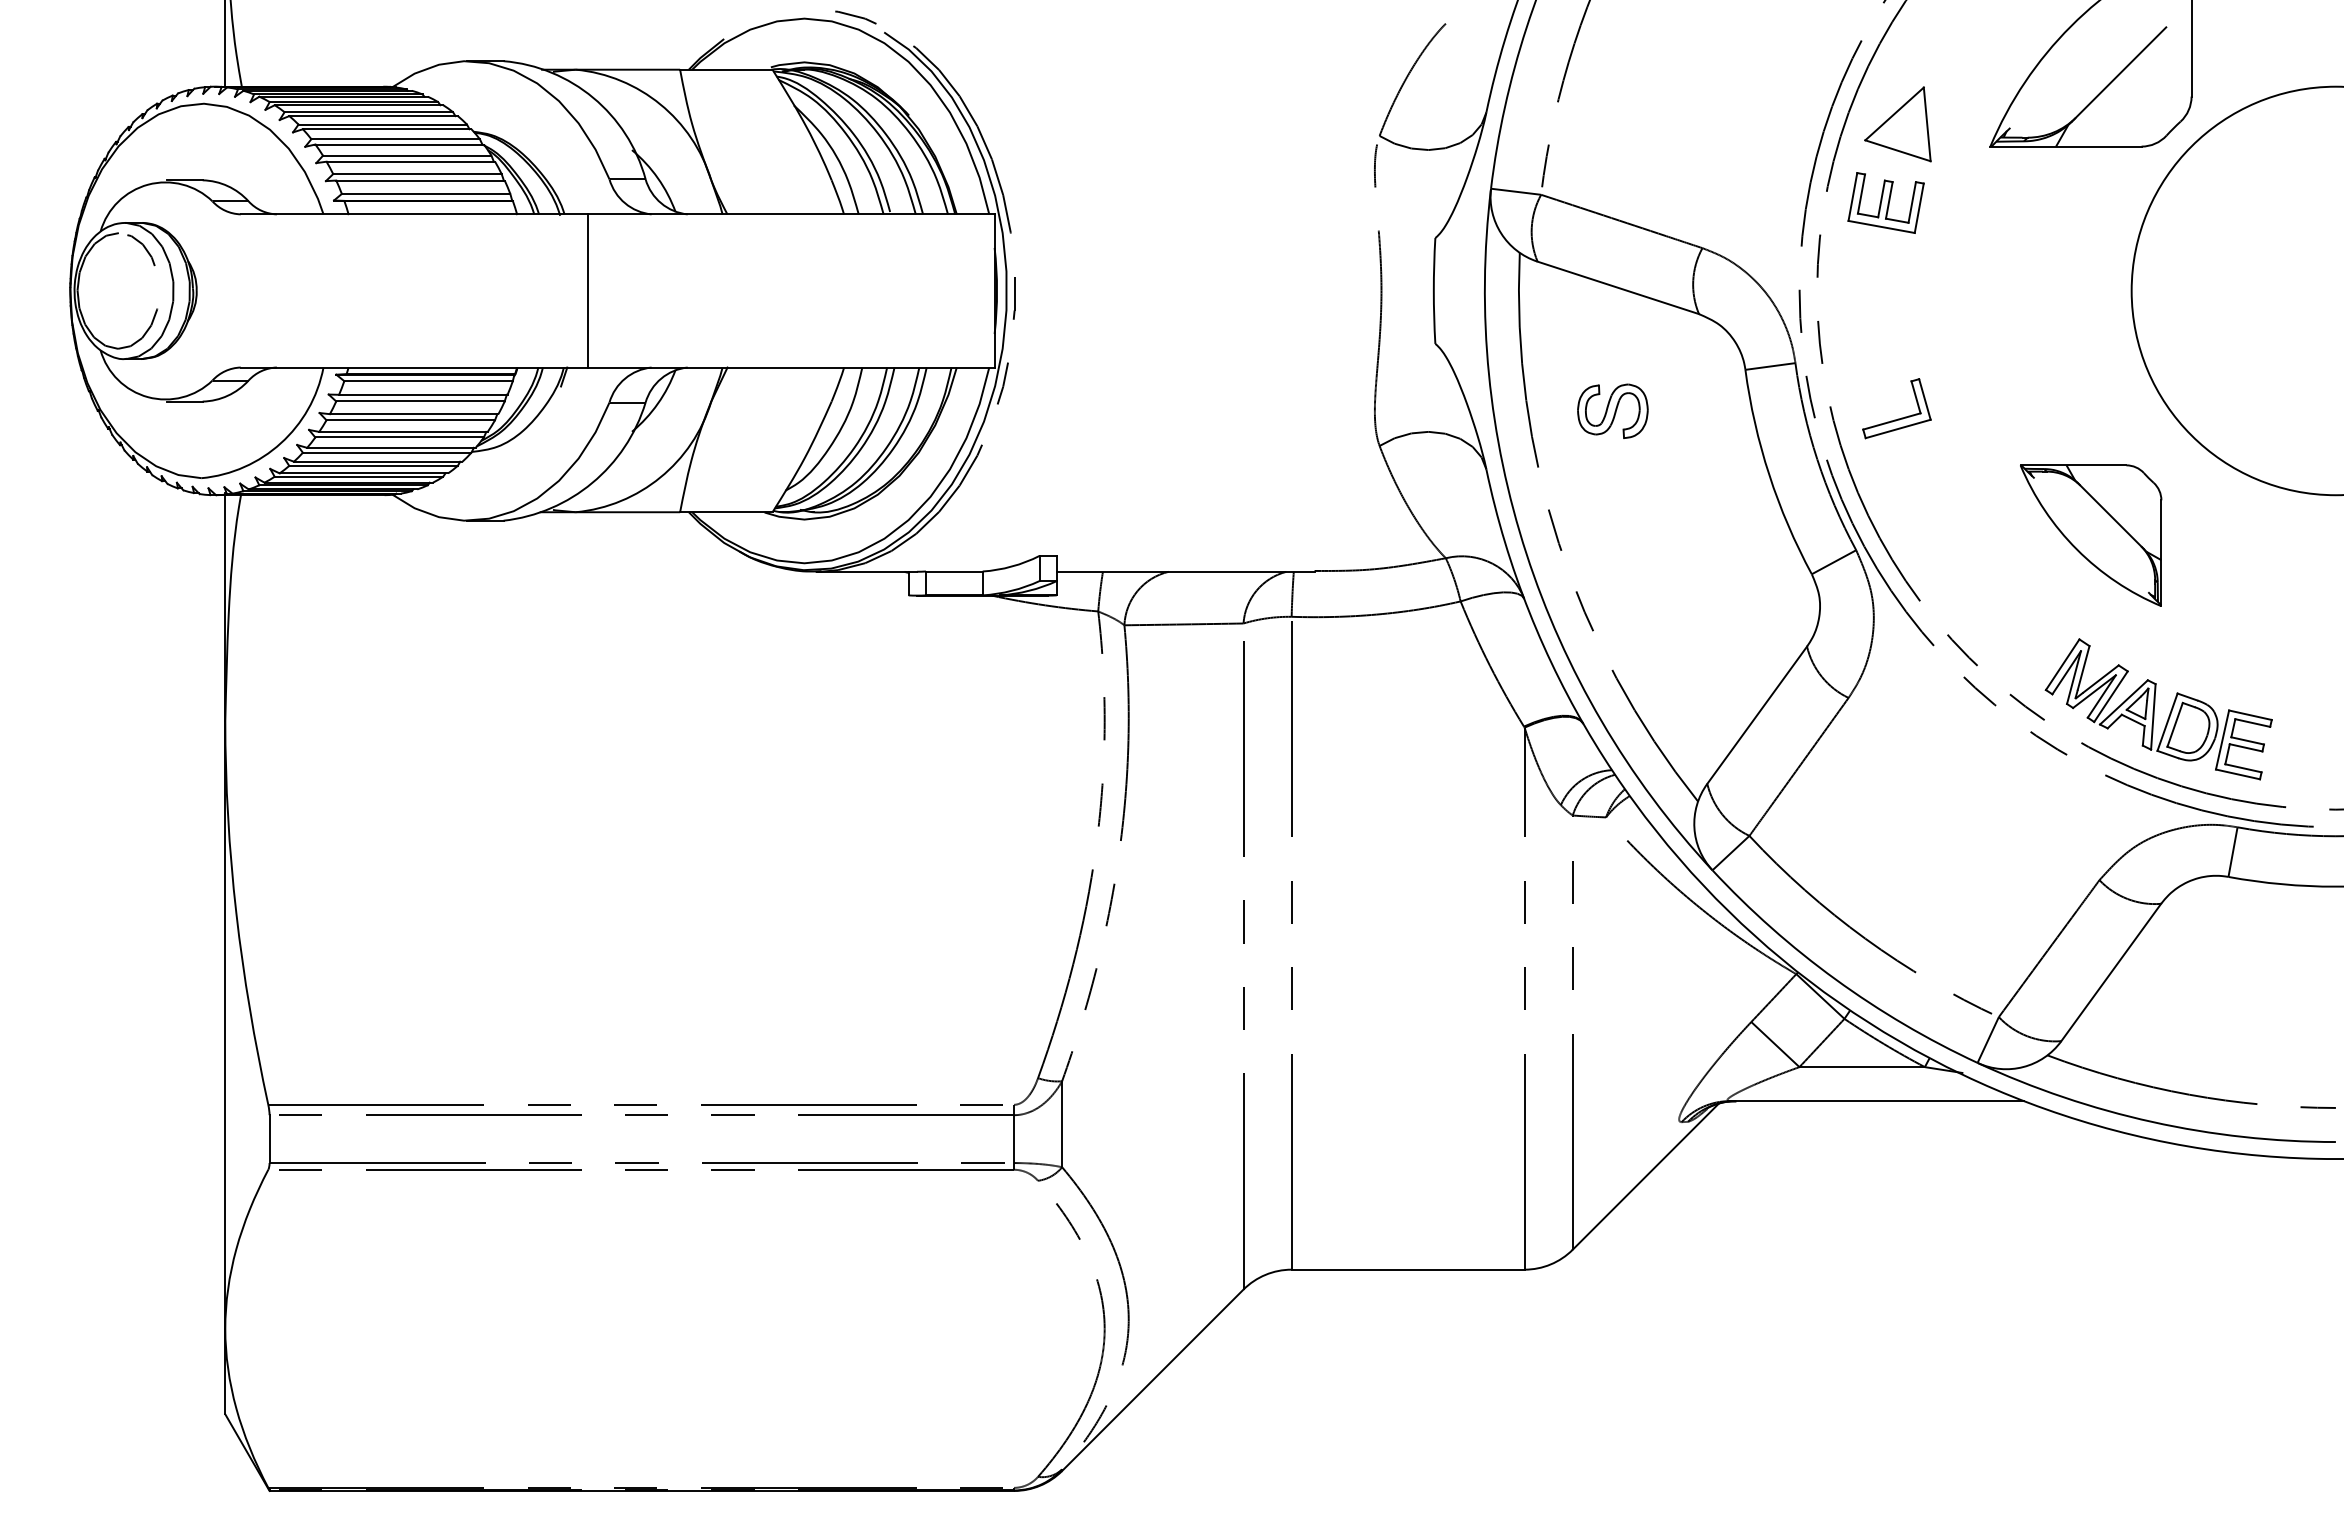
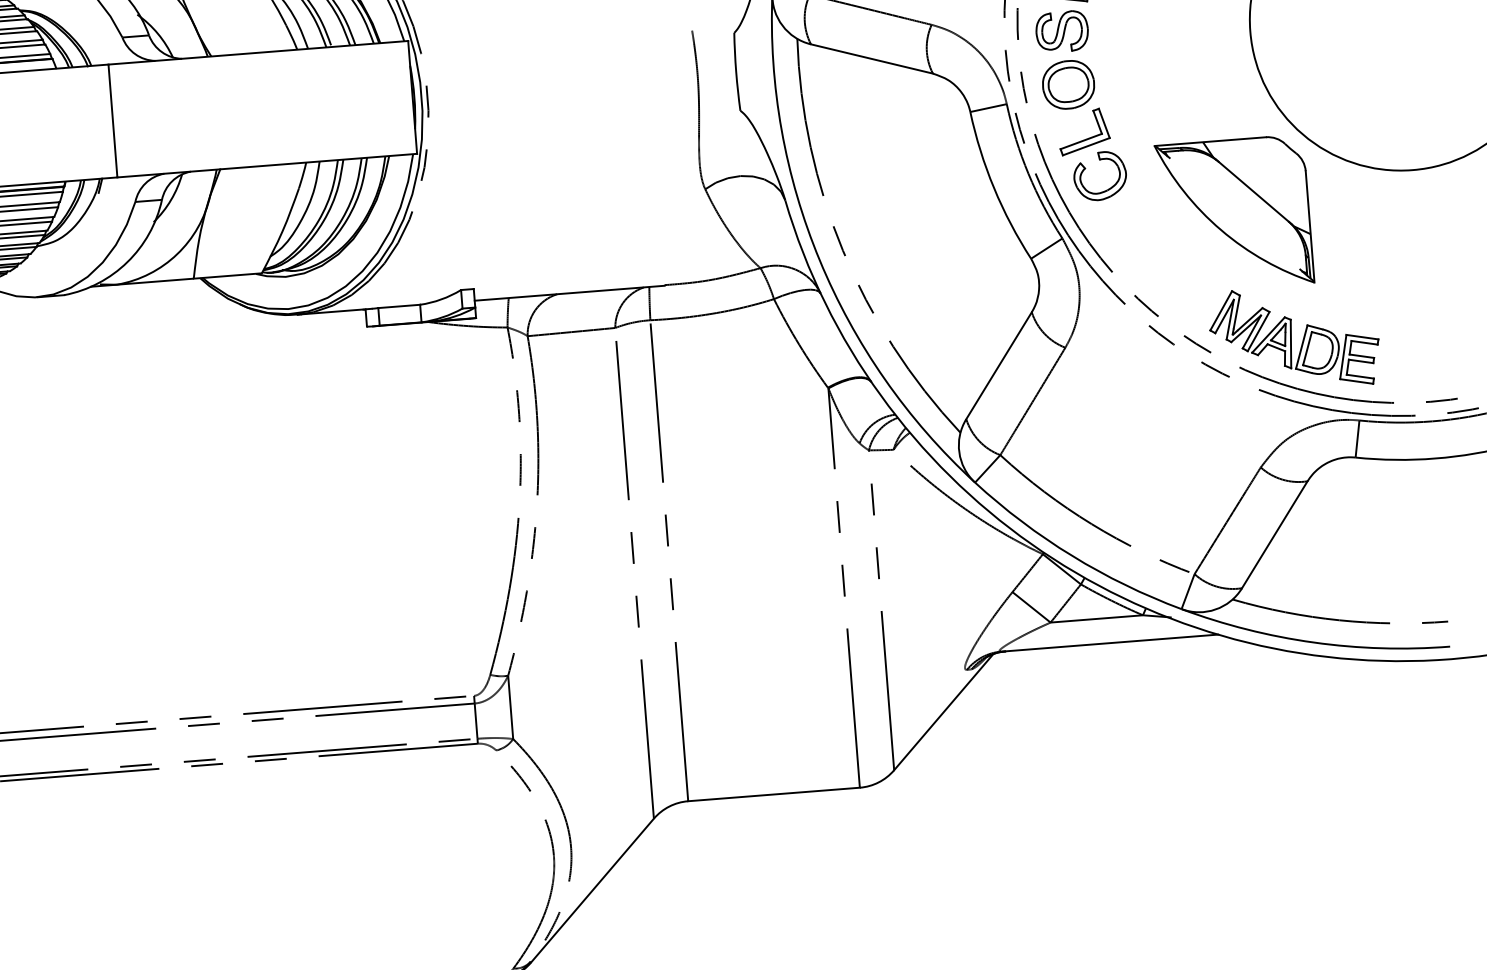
part: (1880, 343) -> (1068, 84), added
part: (1612, 410) -> (1061, 31), moved
part: (1922, 488) -> (1107, 189), added
part: (2090, 535) -> (1234, 214), size x1.43

